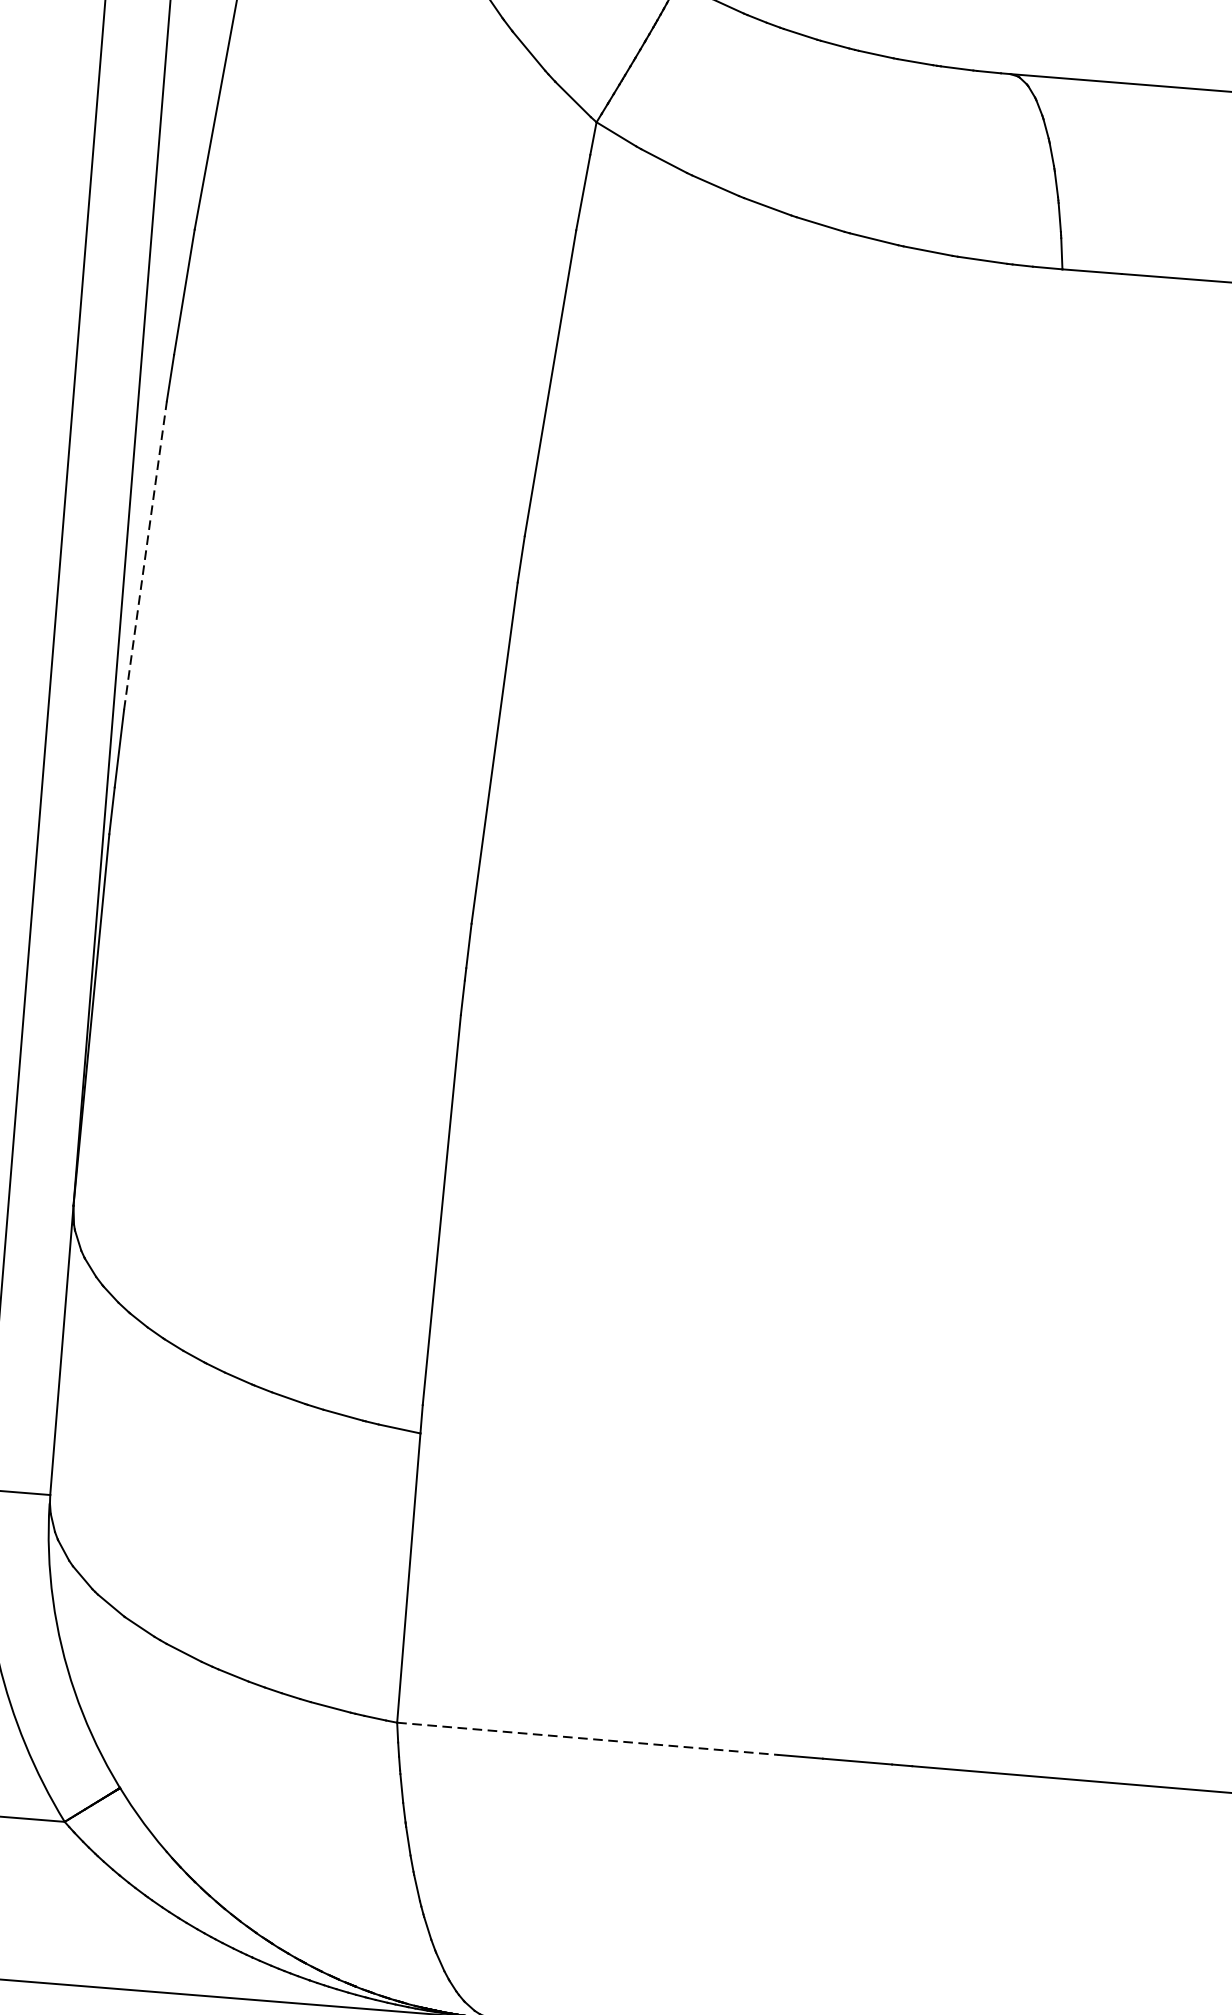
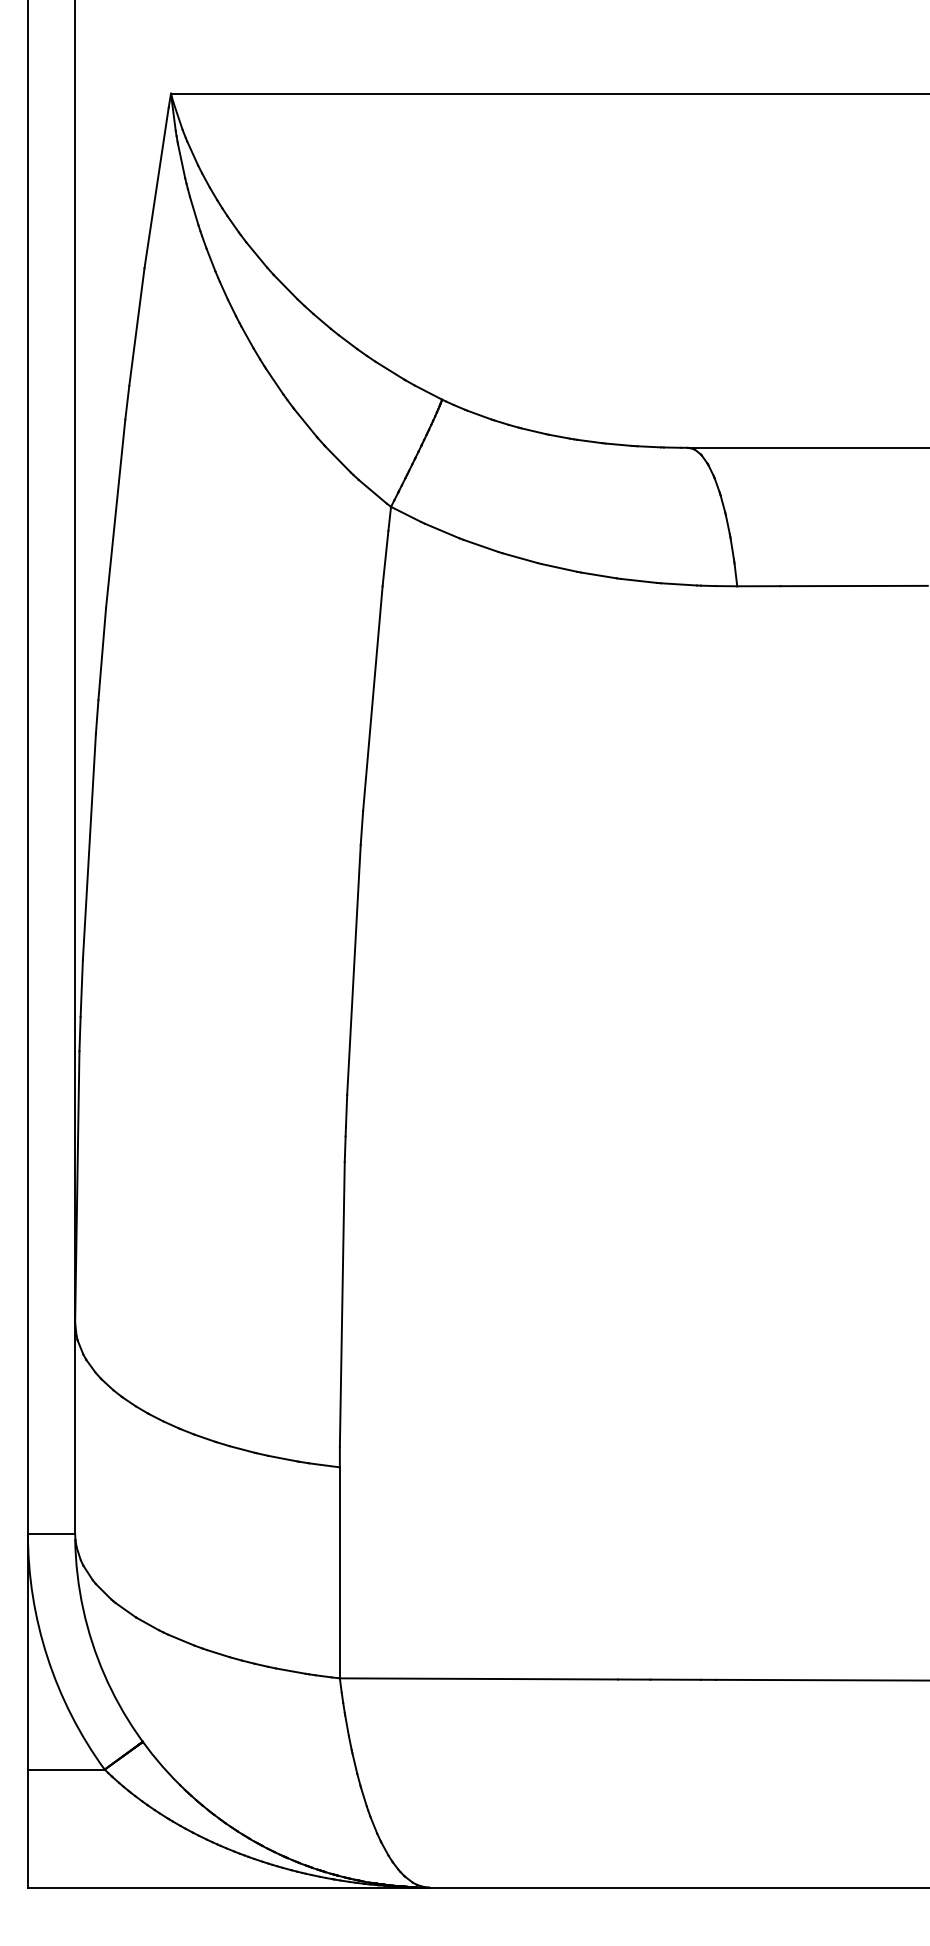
line: (145, 554) -> (89, 846), dashed -> solid
line: (588, 1738) -> (479, 1678), dashed -> solid

